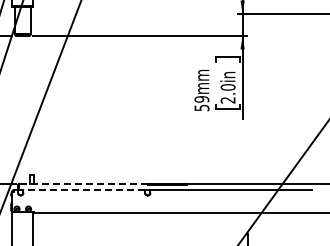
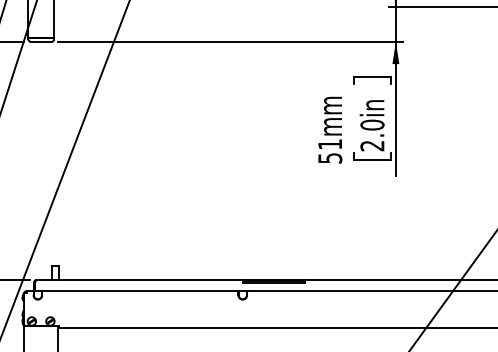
text: (201, 99) -> (329, 144), 59mm -> 51mm
line: (83, 183) -> (139, 280), dashed -> solid
line: (84, 190) -> (140, 291), dashed -> solid

